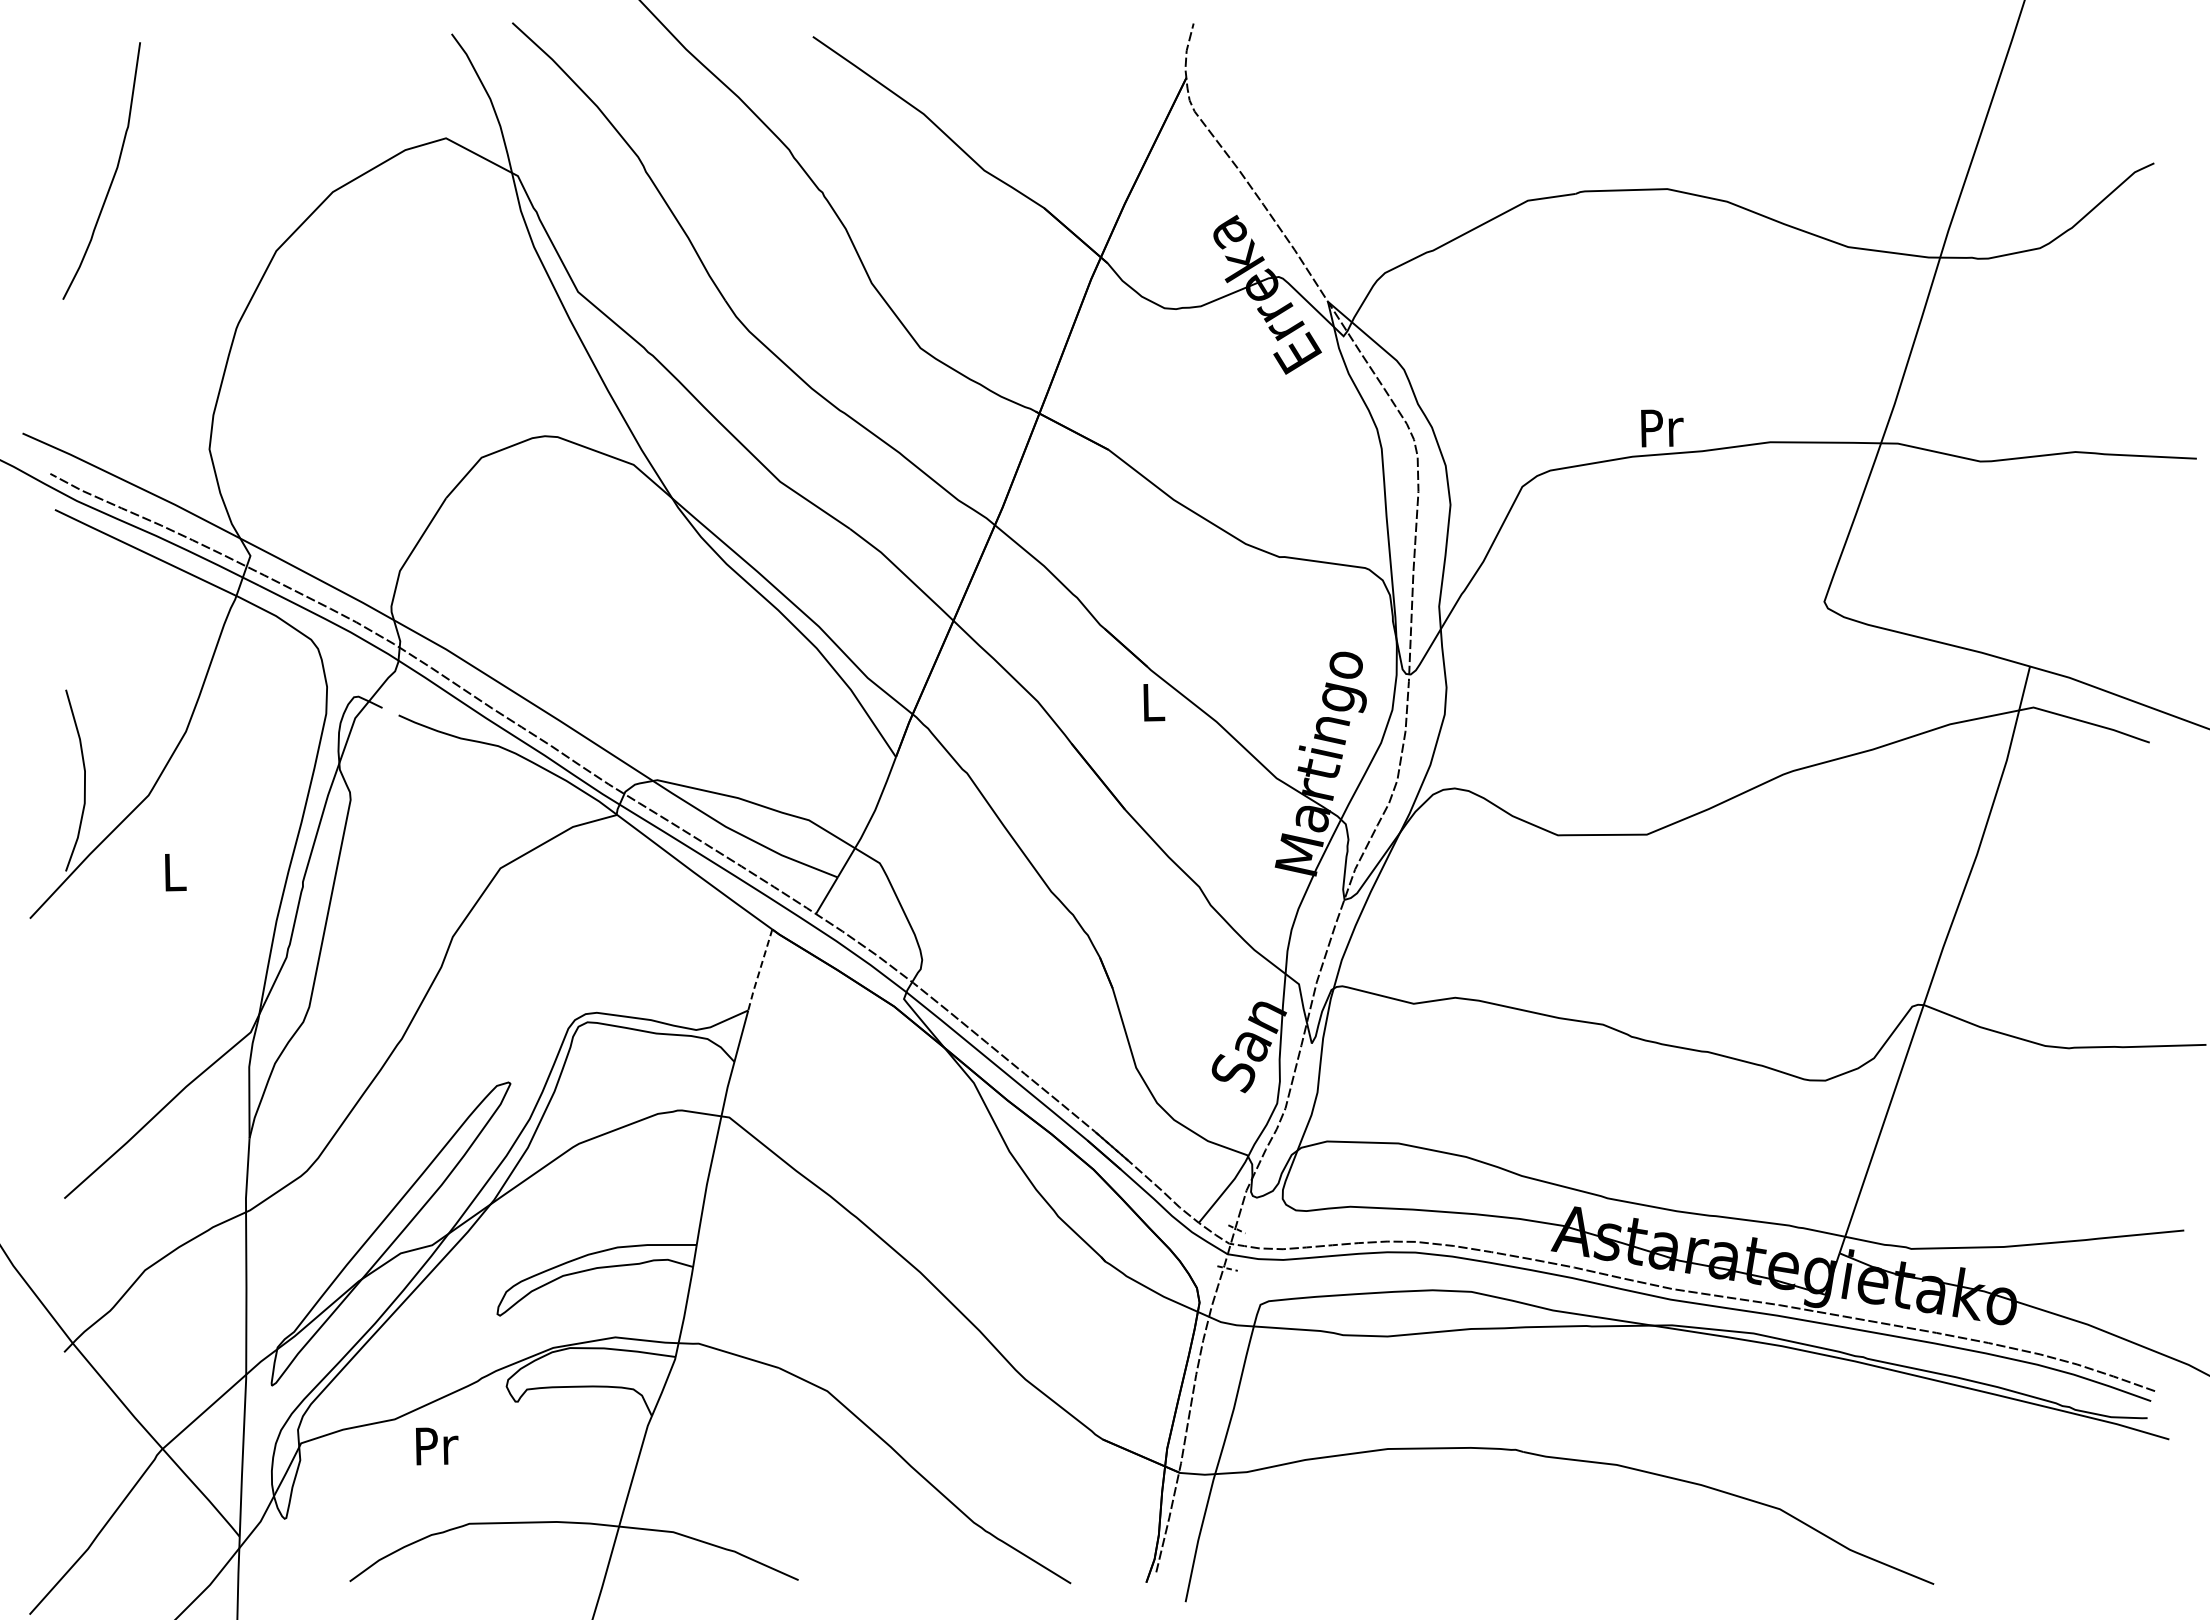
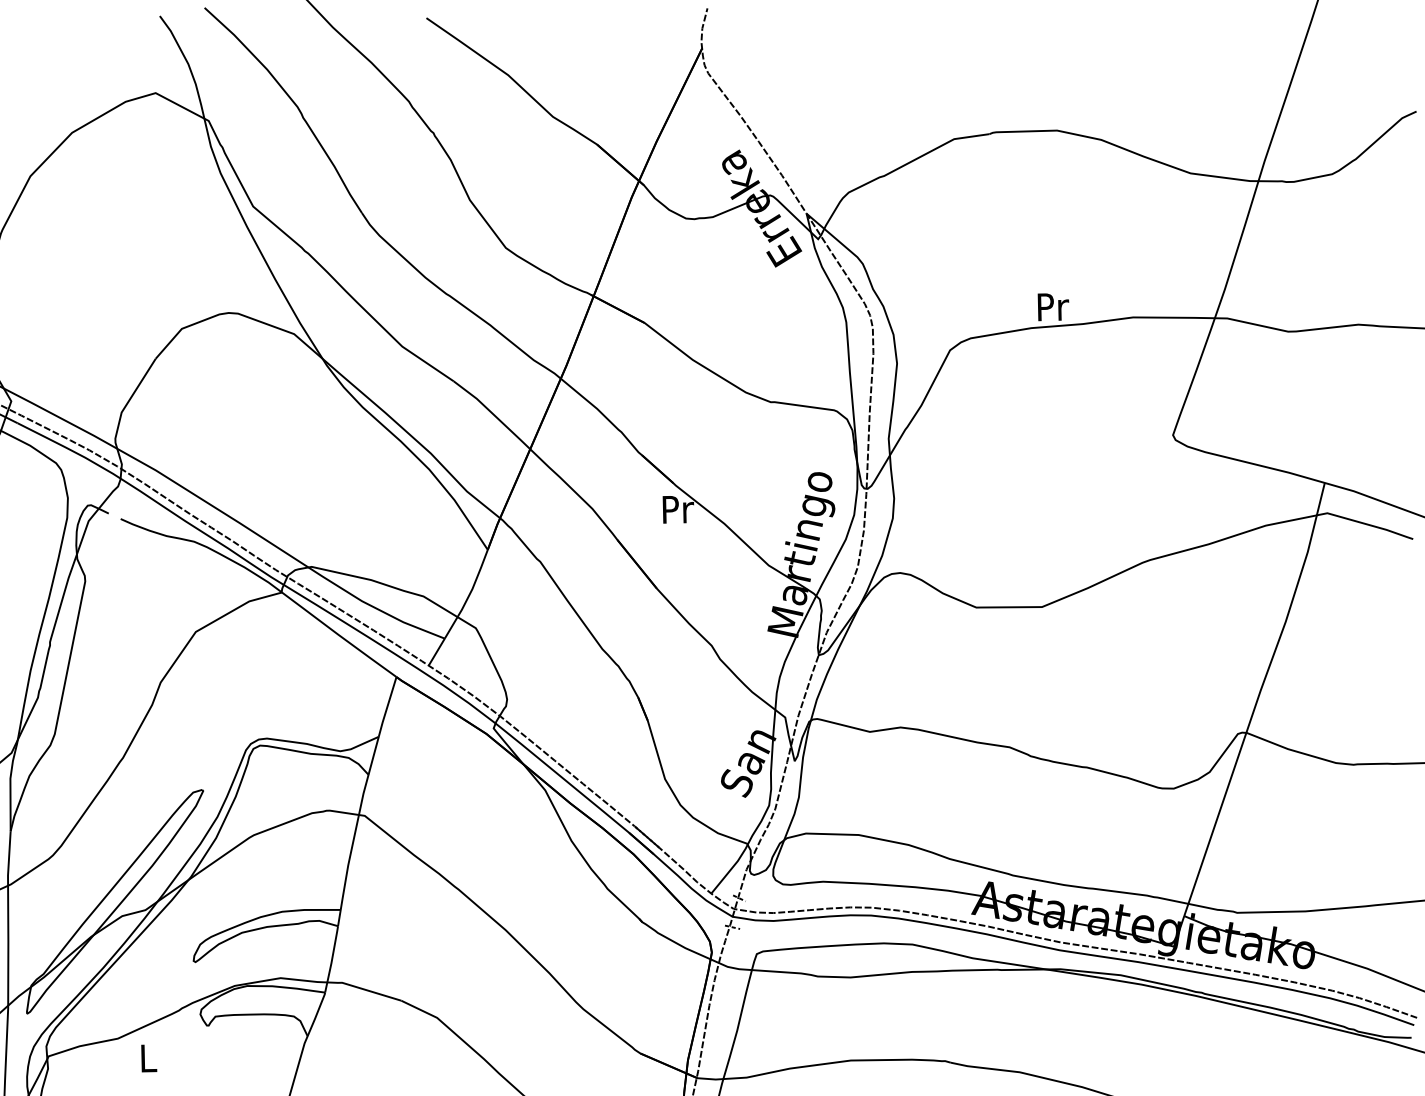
text: (1154, 702) -> (678, 509), L -> Pr
line: (759, 970) -> (387, 707), dashed -> solid
text: (437, 1446) -> (149, 1058), Pr -> L

